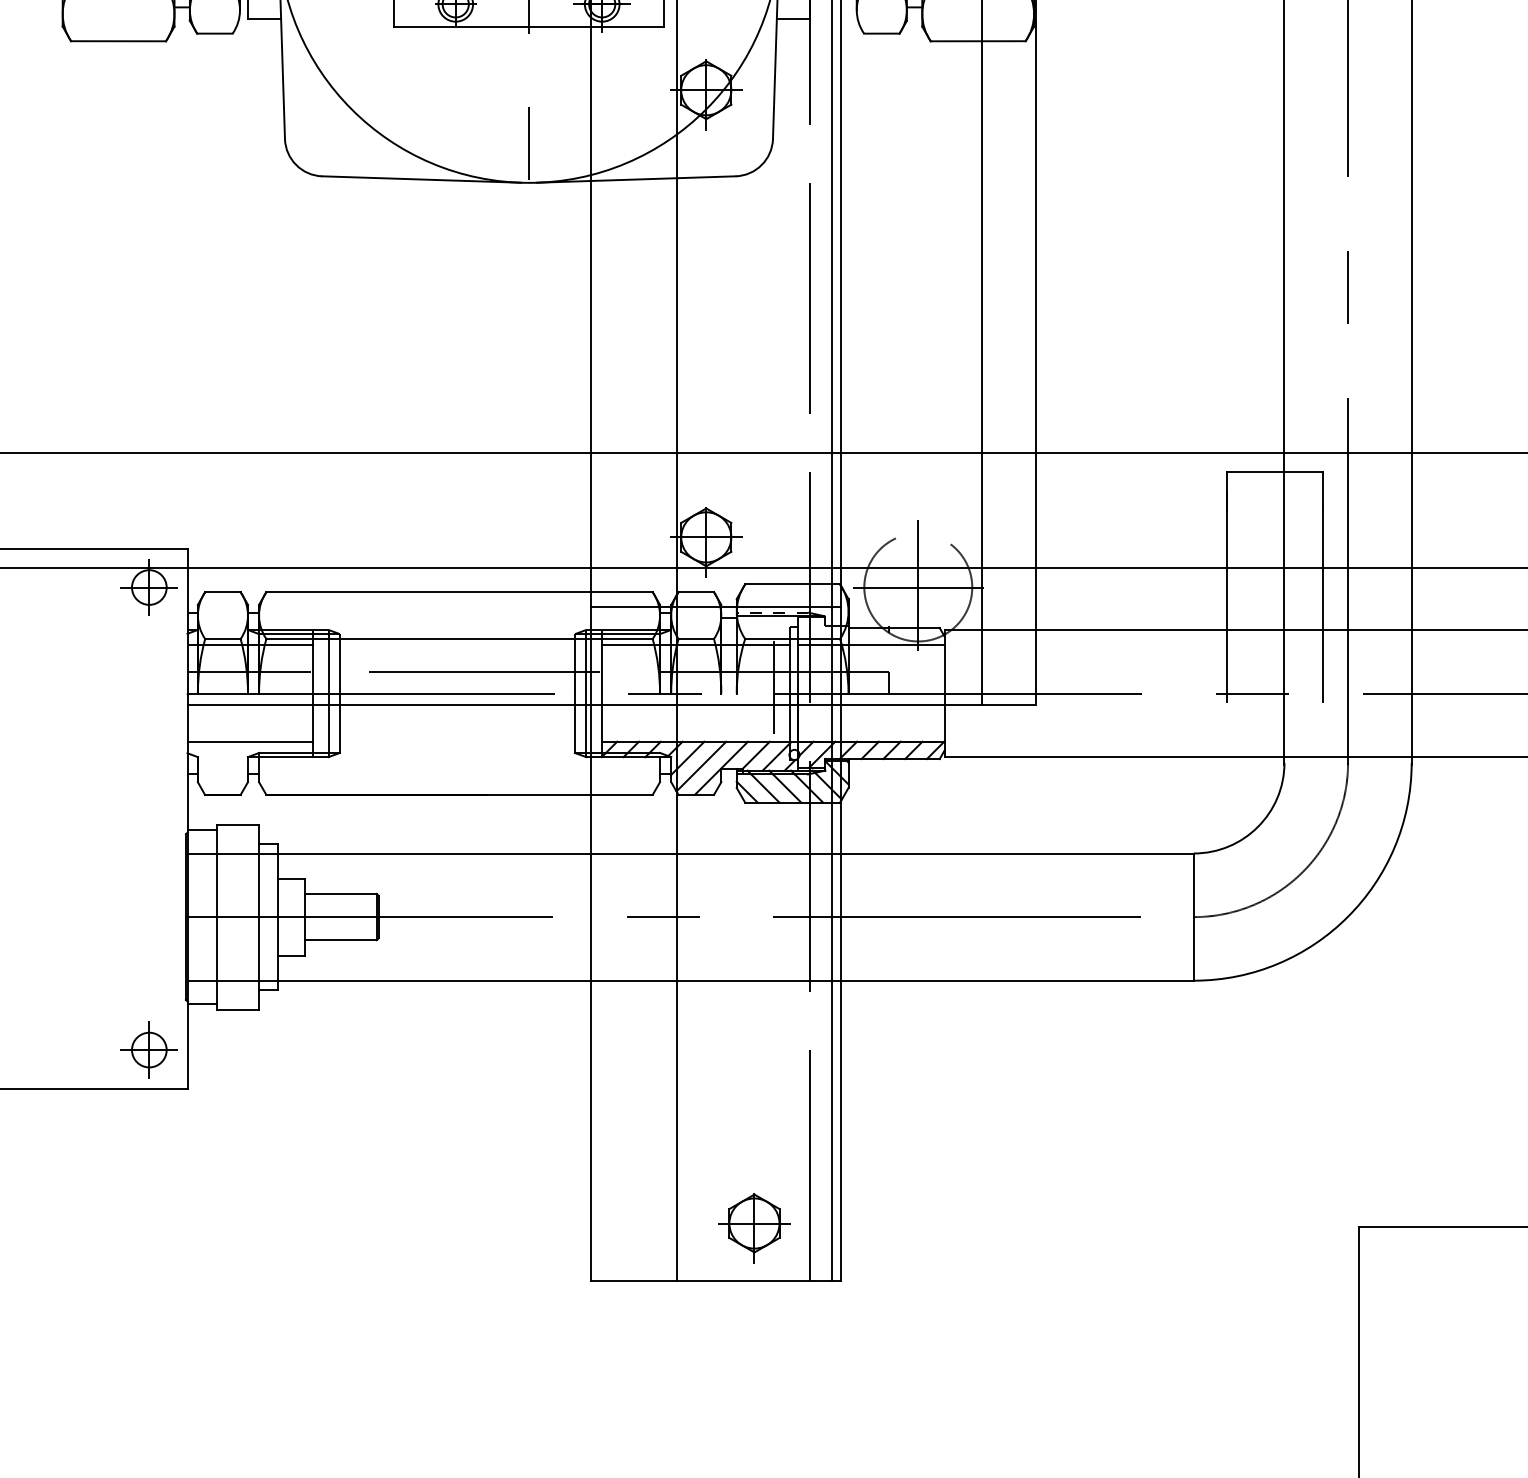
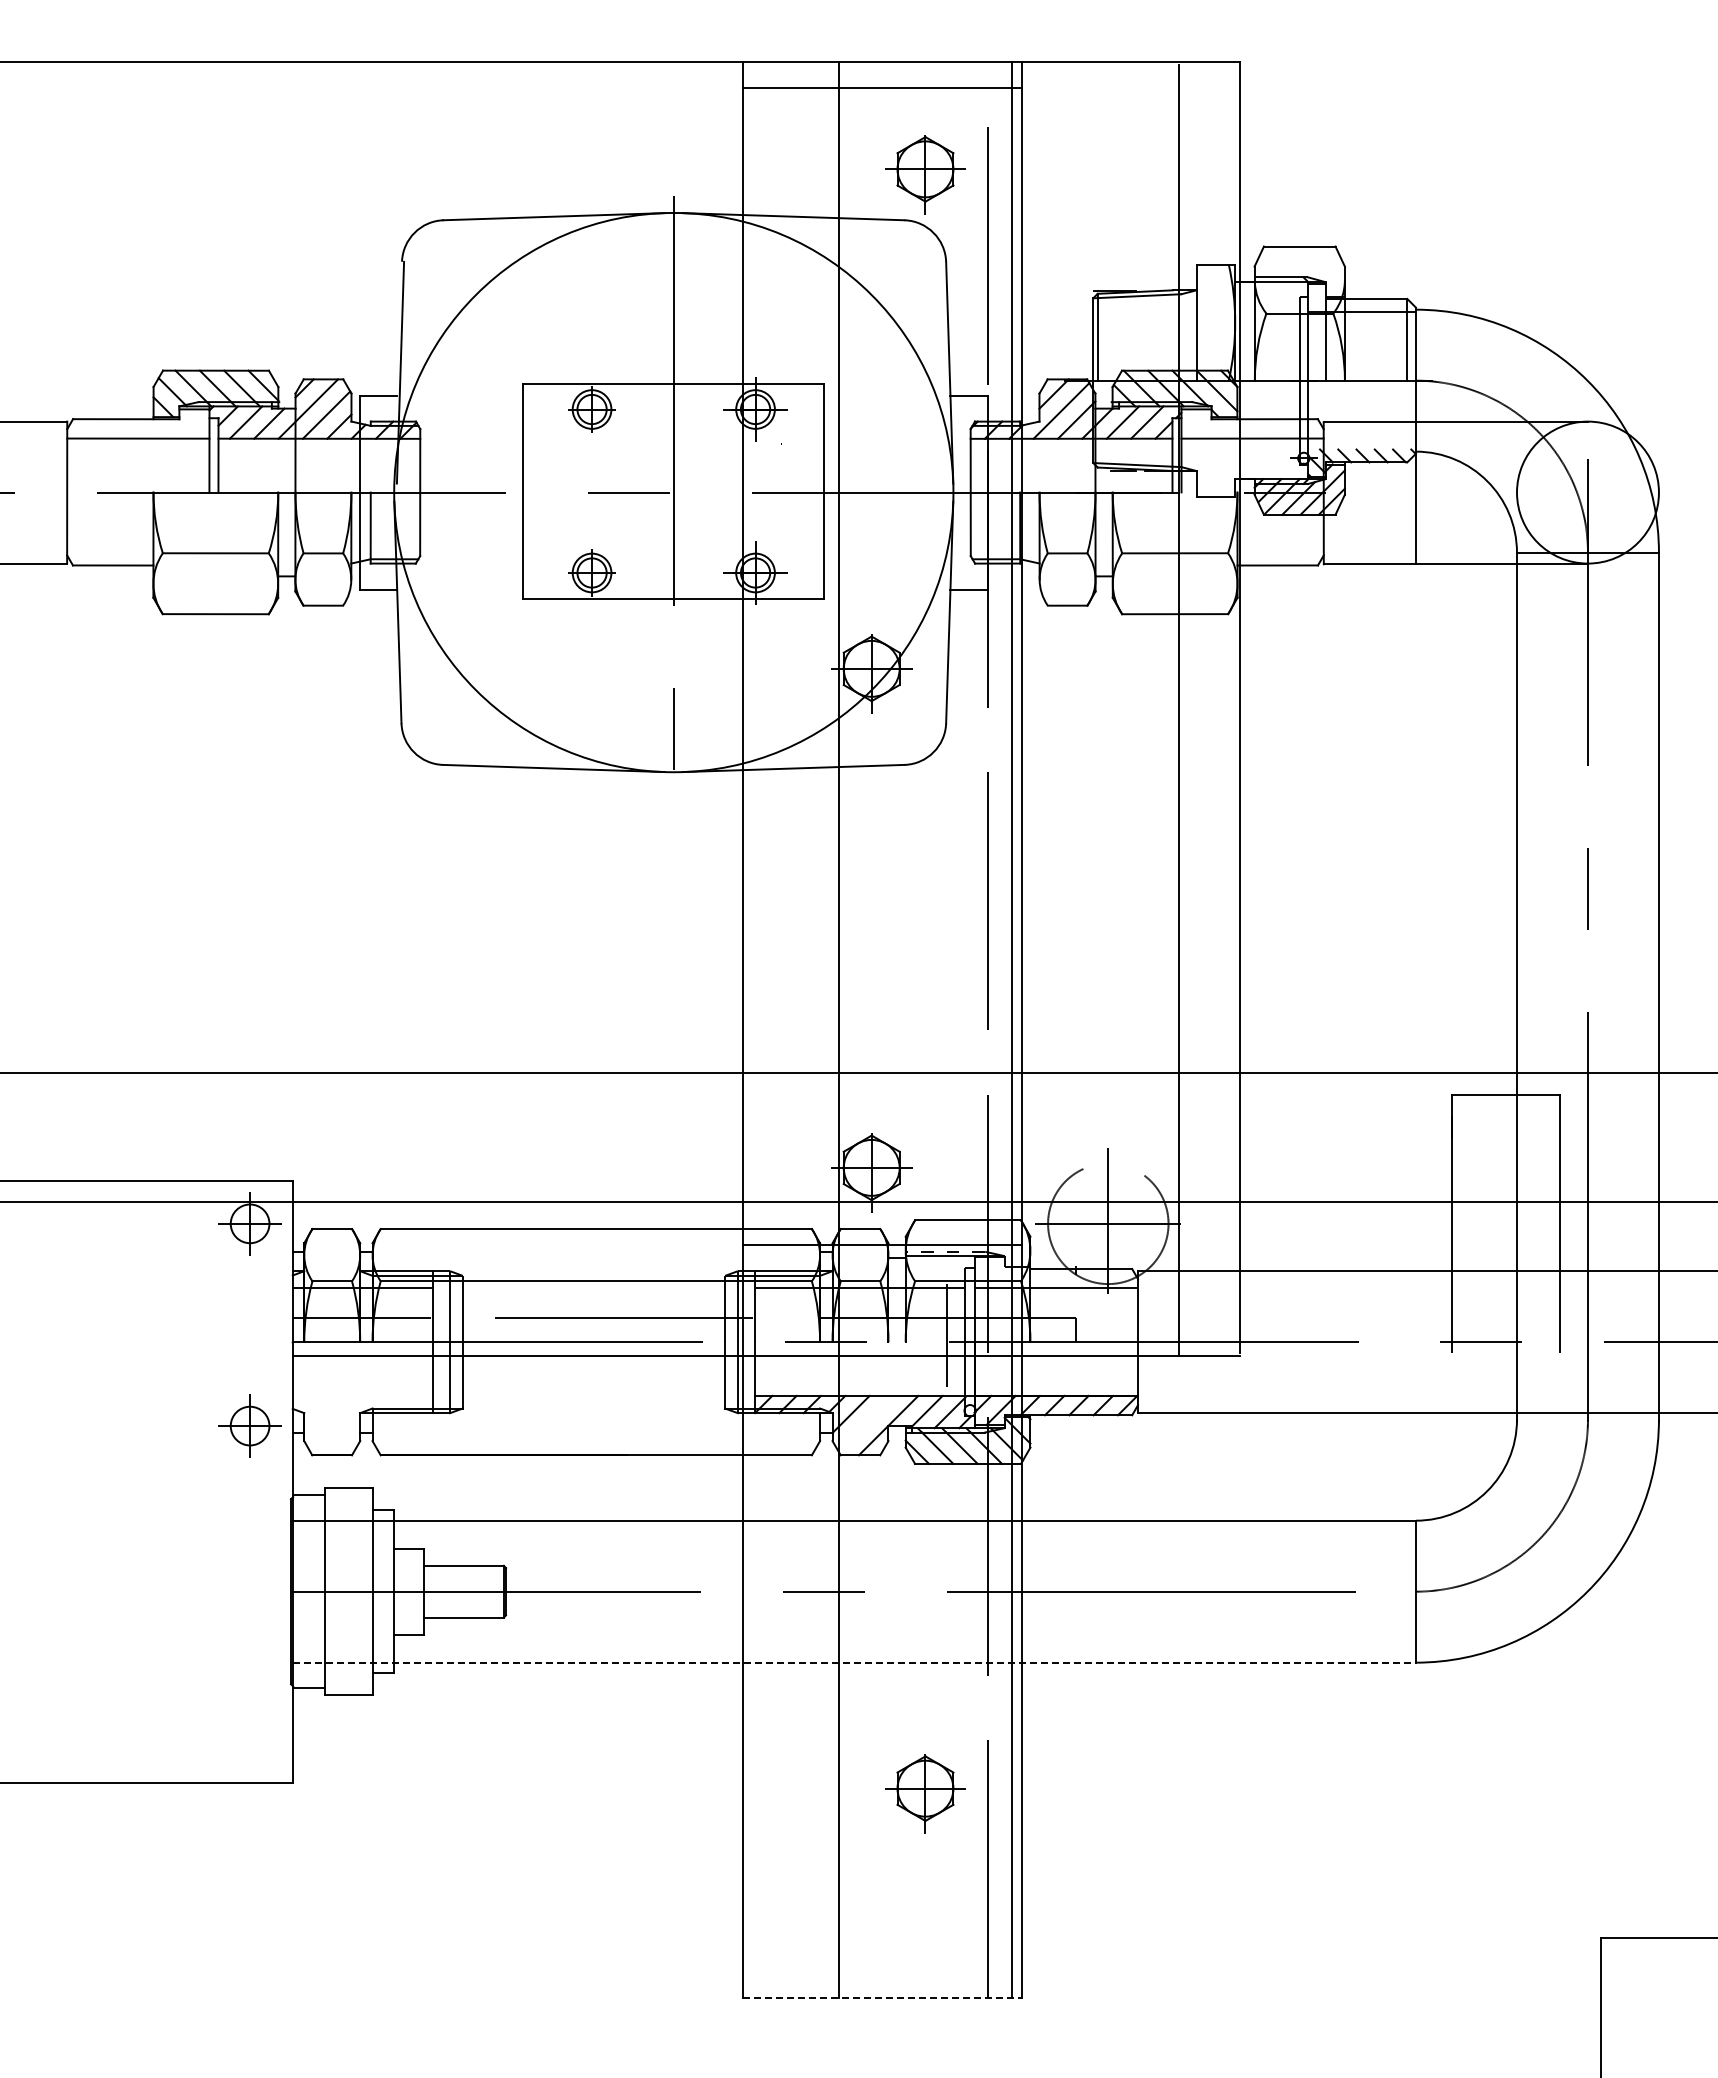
line: (250, 741) -> (362, 1395), removed
line: (700, 766) -> (865, 1423), removed
line: (691, 980) -> (855, 1662), solid -> dashed
part: (148, 1049) -> (249, 1425), moved
part: (754, 1227) -> (925, 1793), moved
line: (715, 1281) -> (882, 1998), solid -> dashed

